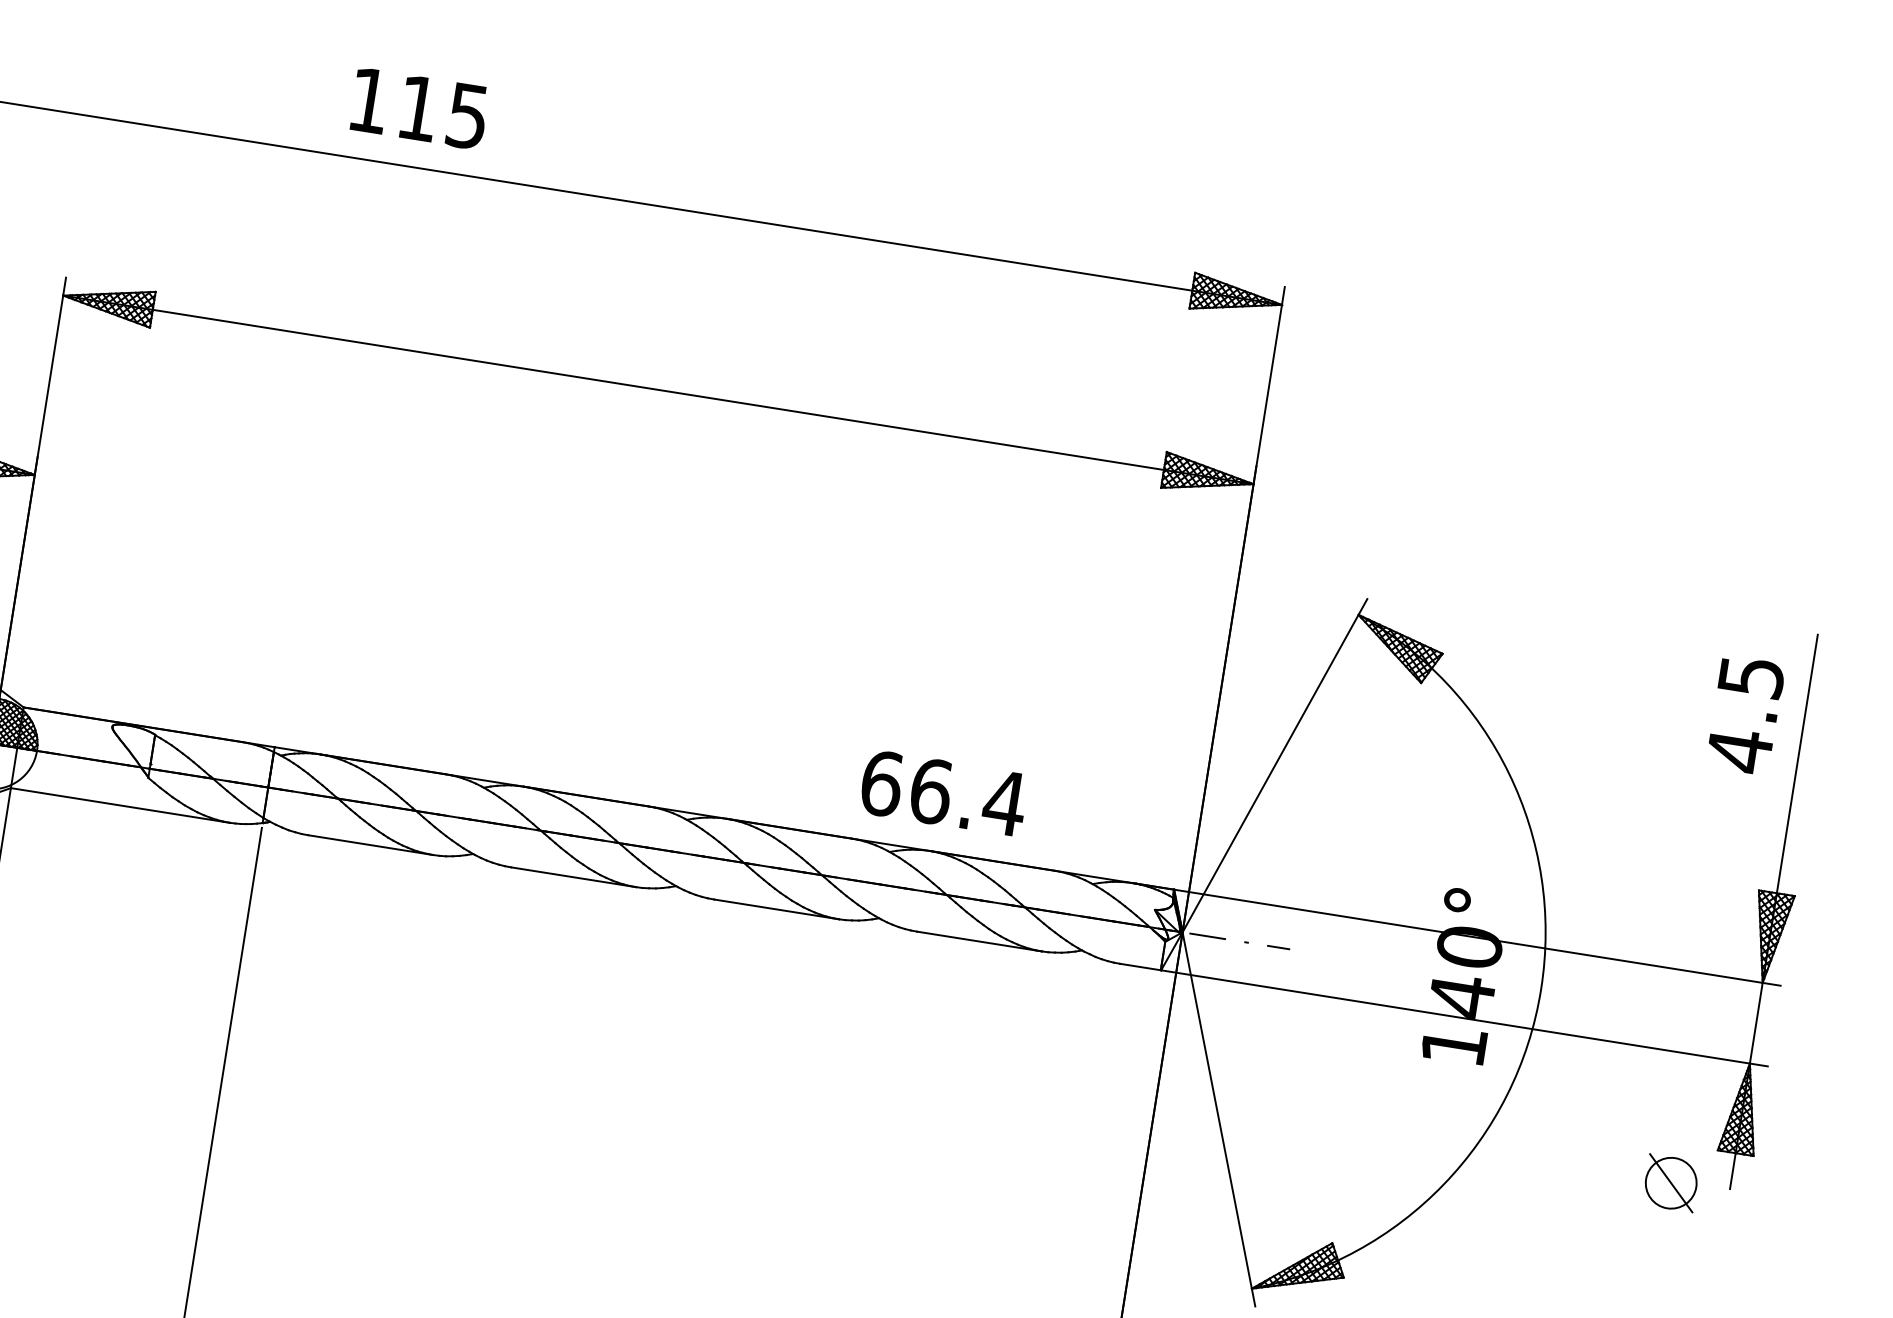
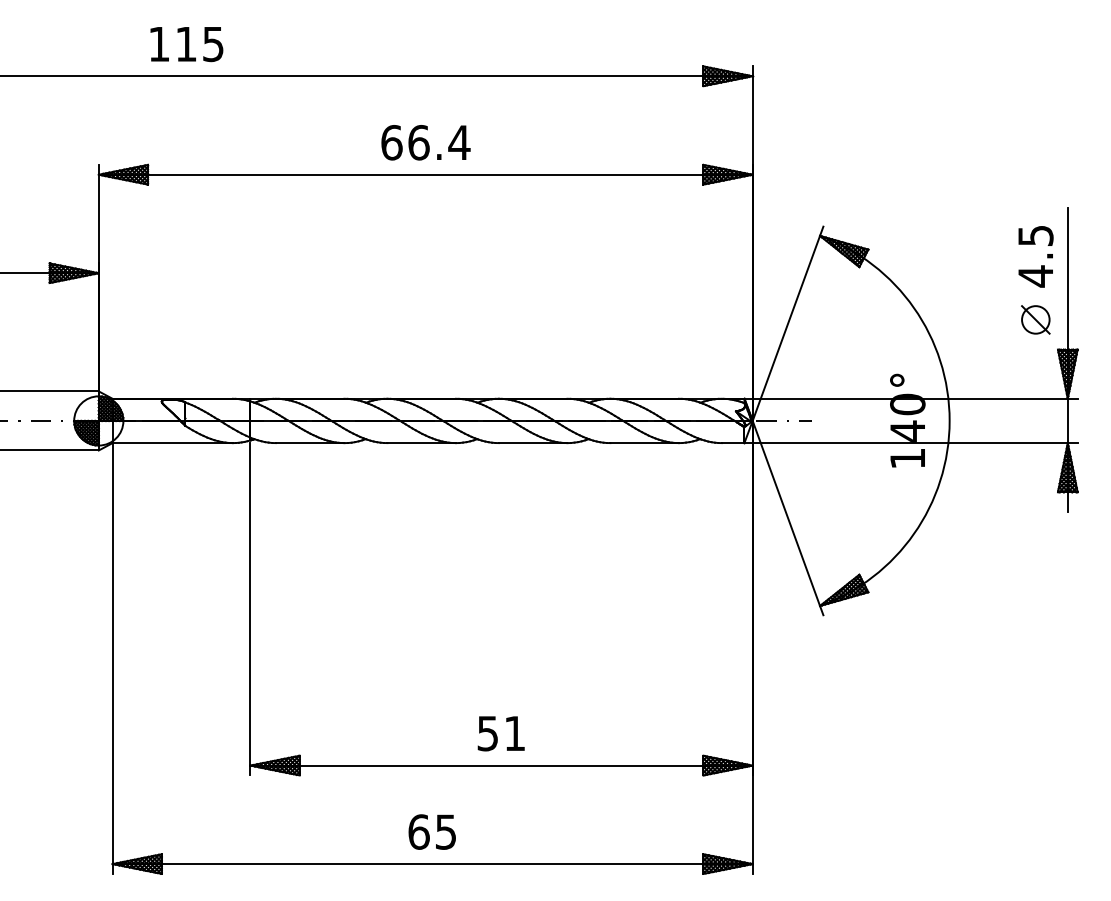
text: (418, 108) -> (186, 44), moved
text: (943, 792) -> (425, 142), moved
part: (1670, 1182) -> (1035, 319), moved

